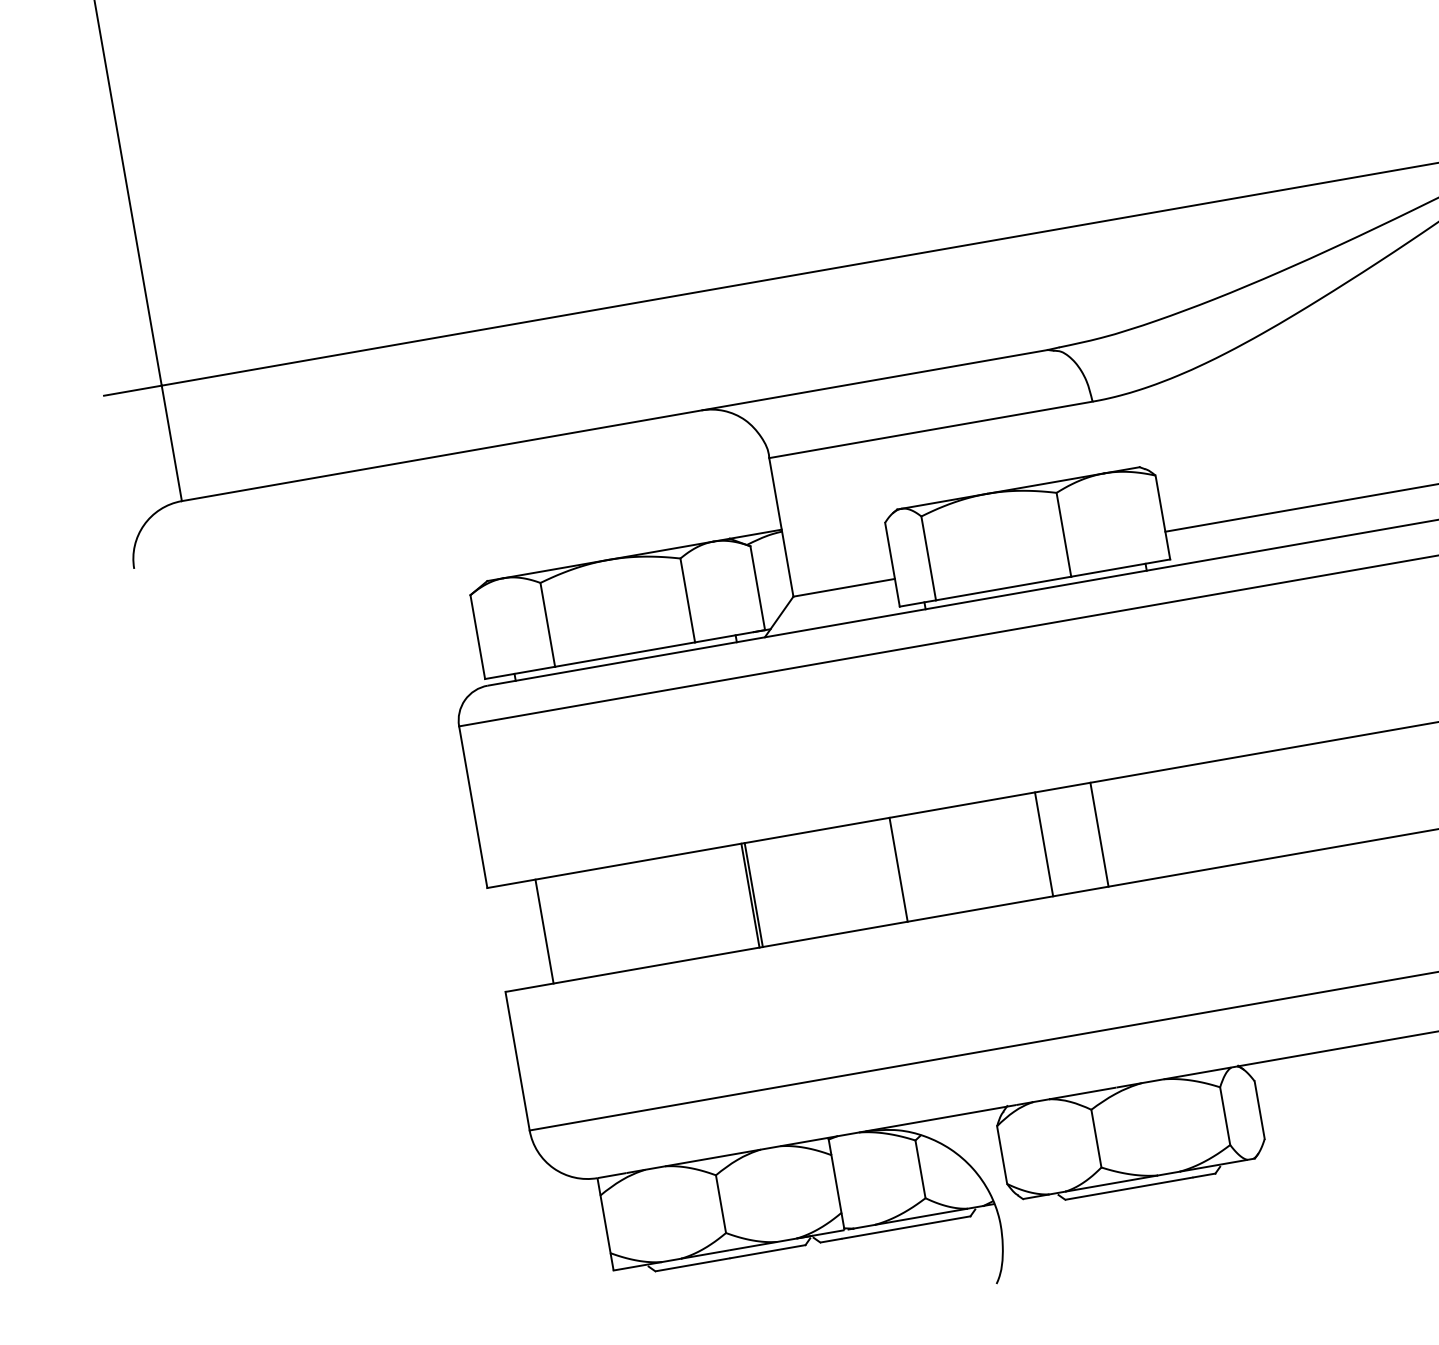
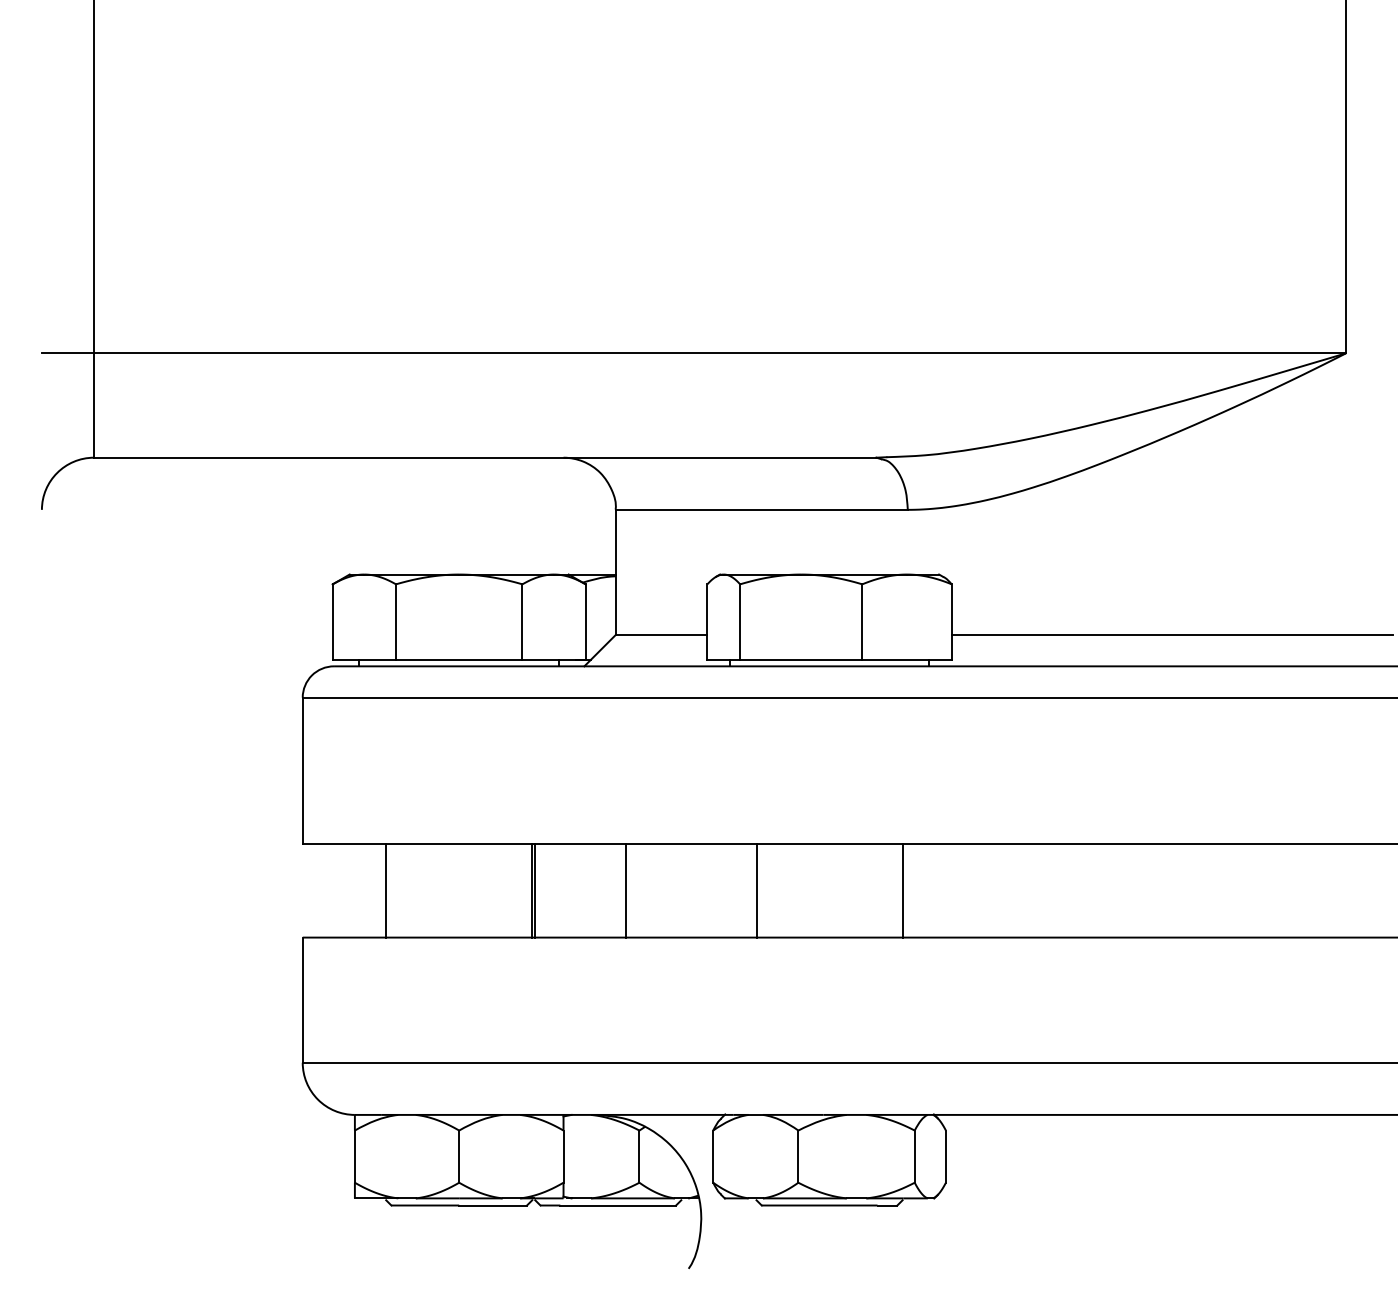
line: (1099, 834) -> (902, 890), moved
line: (1044, 844) -> (756, 890), moved
line: (899, 869) -> (626, 890), moved
line: (544, 931) -> (386, 890), moved

